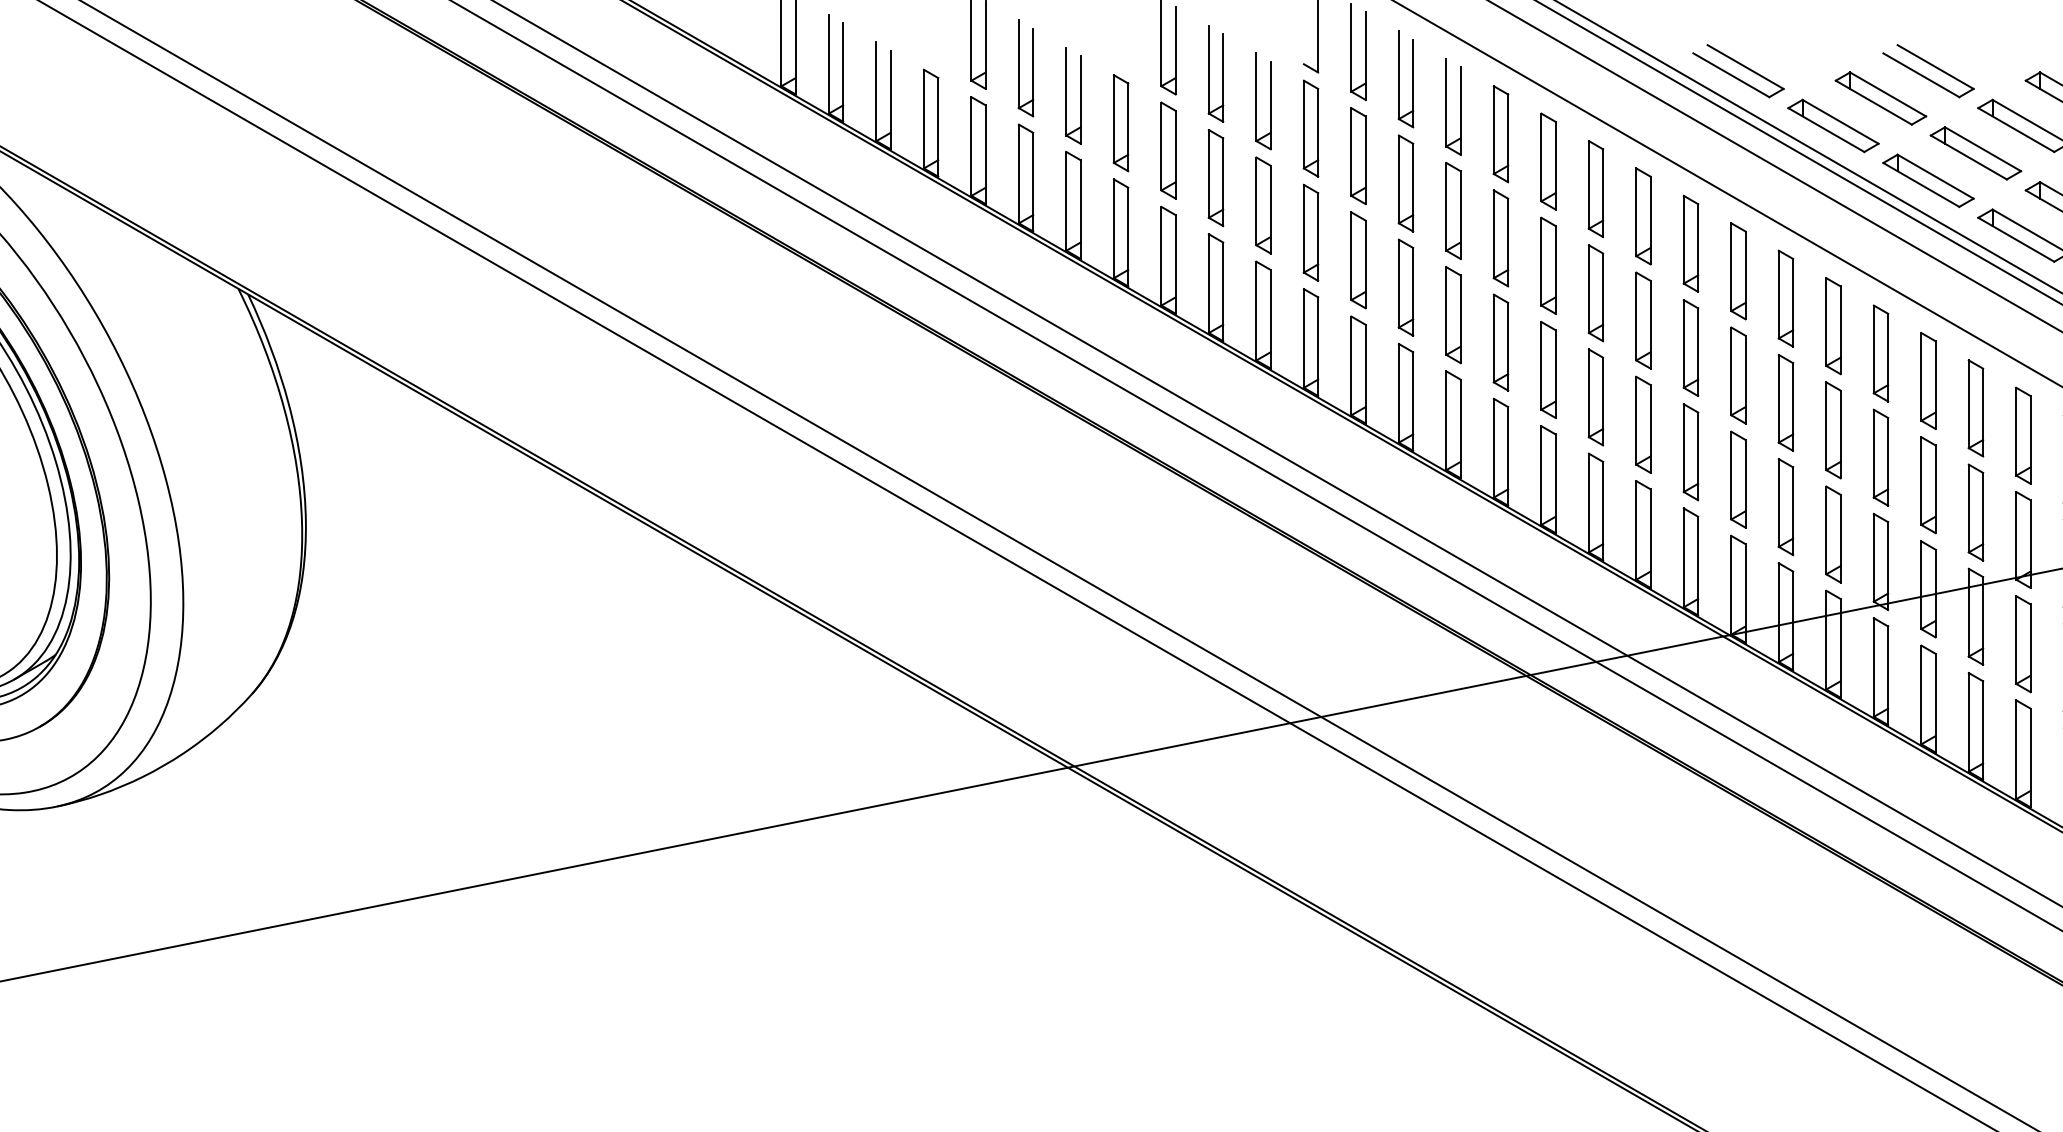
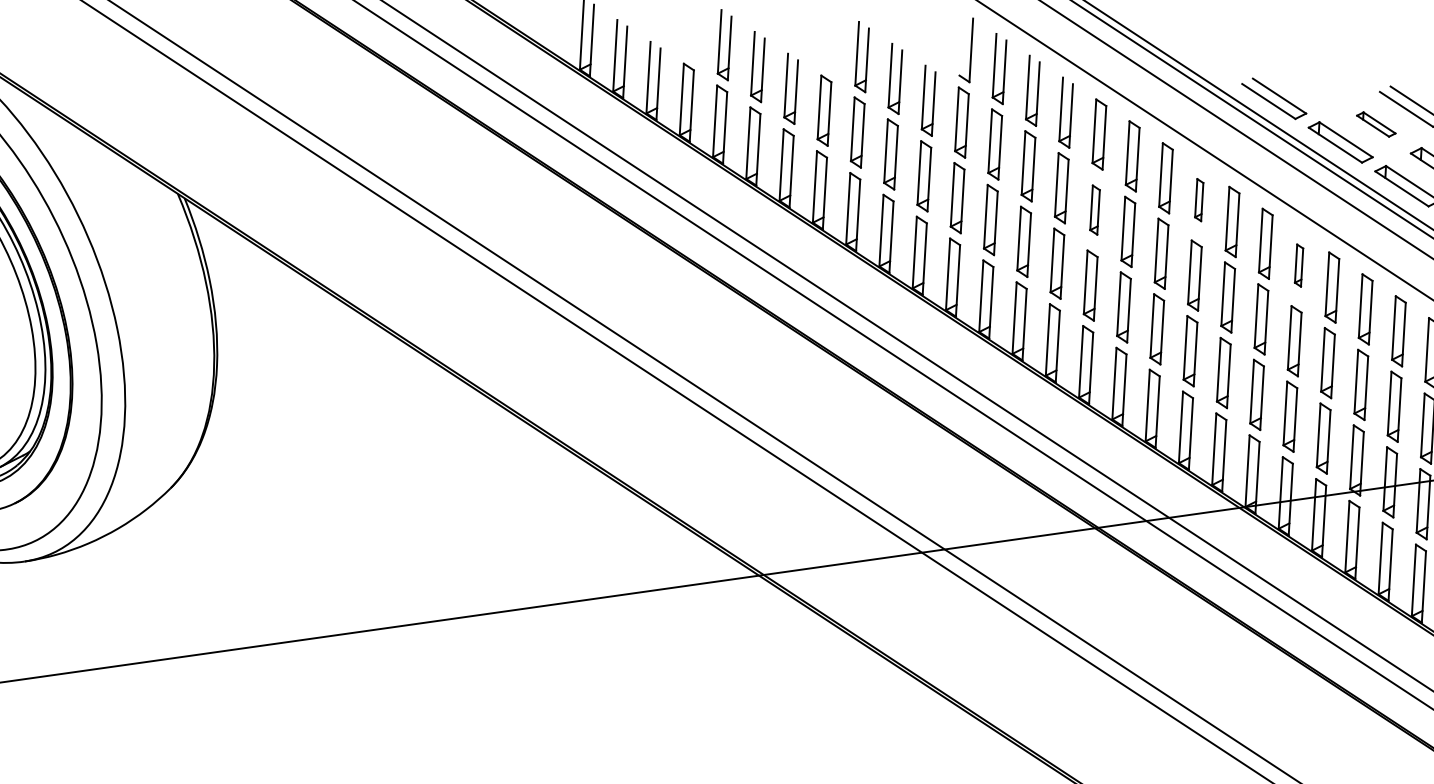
part: (1880, 98) -> (1375, 124), size x0.6
part: (1643, 216) -> (1199, 200), size x0.6
part: (1500, 238) -> (1094, 210), size x0.7
part: (1785, 298) -> (1298, 265), size x0.6

